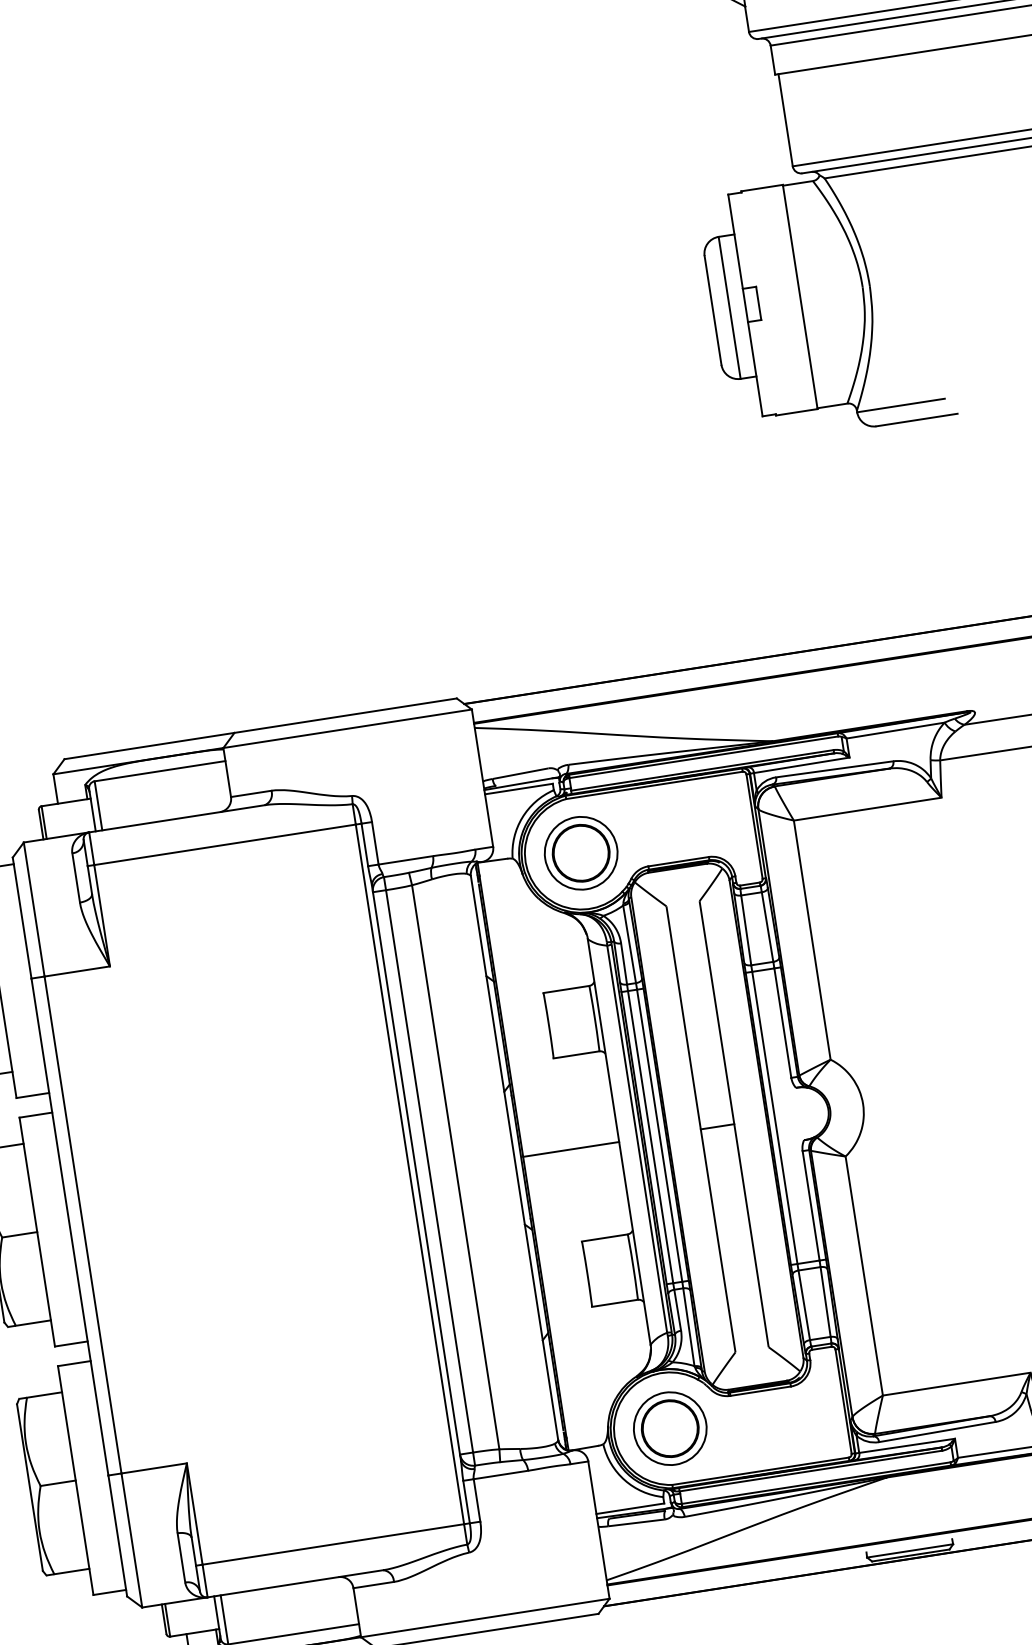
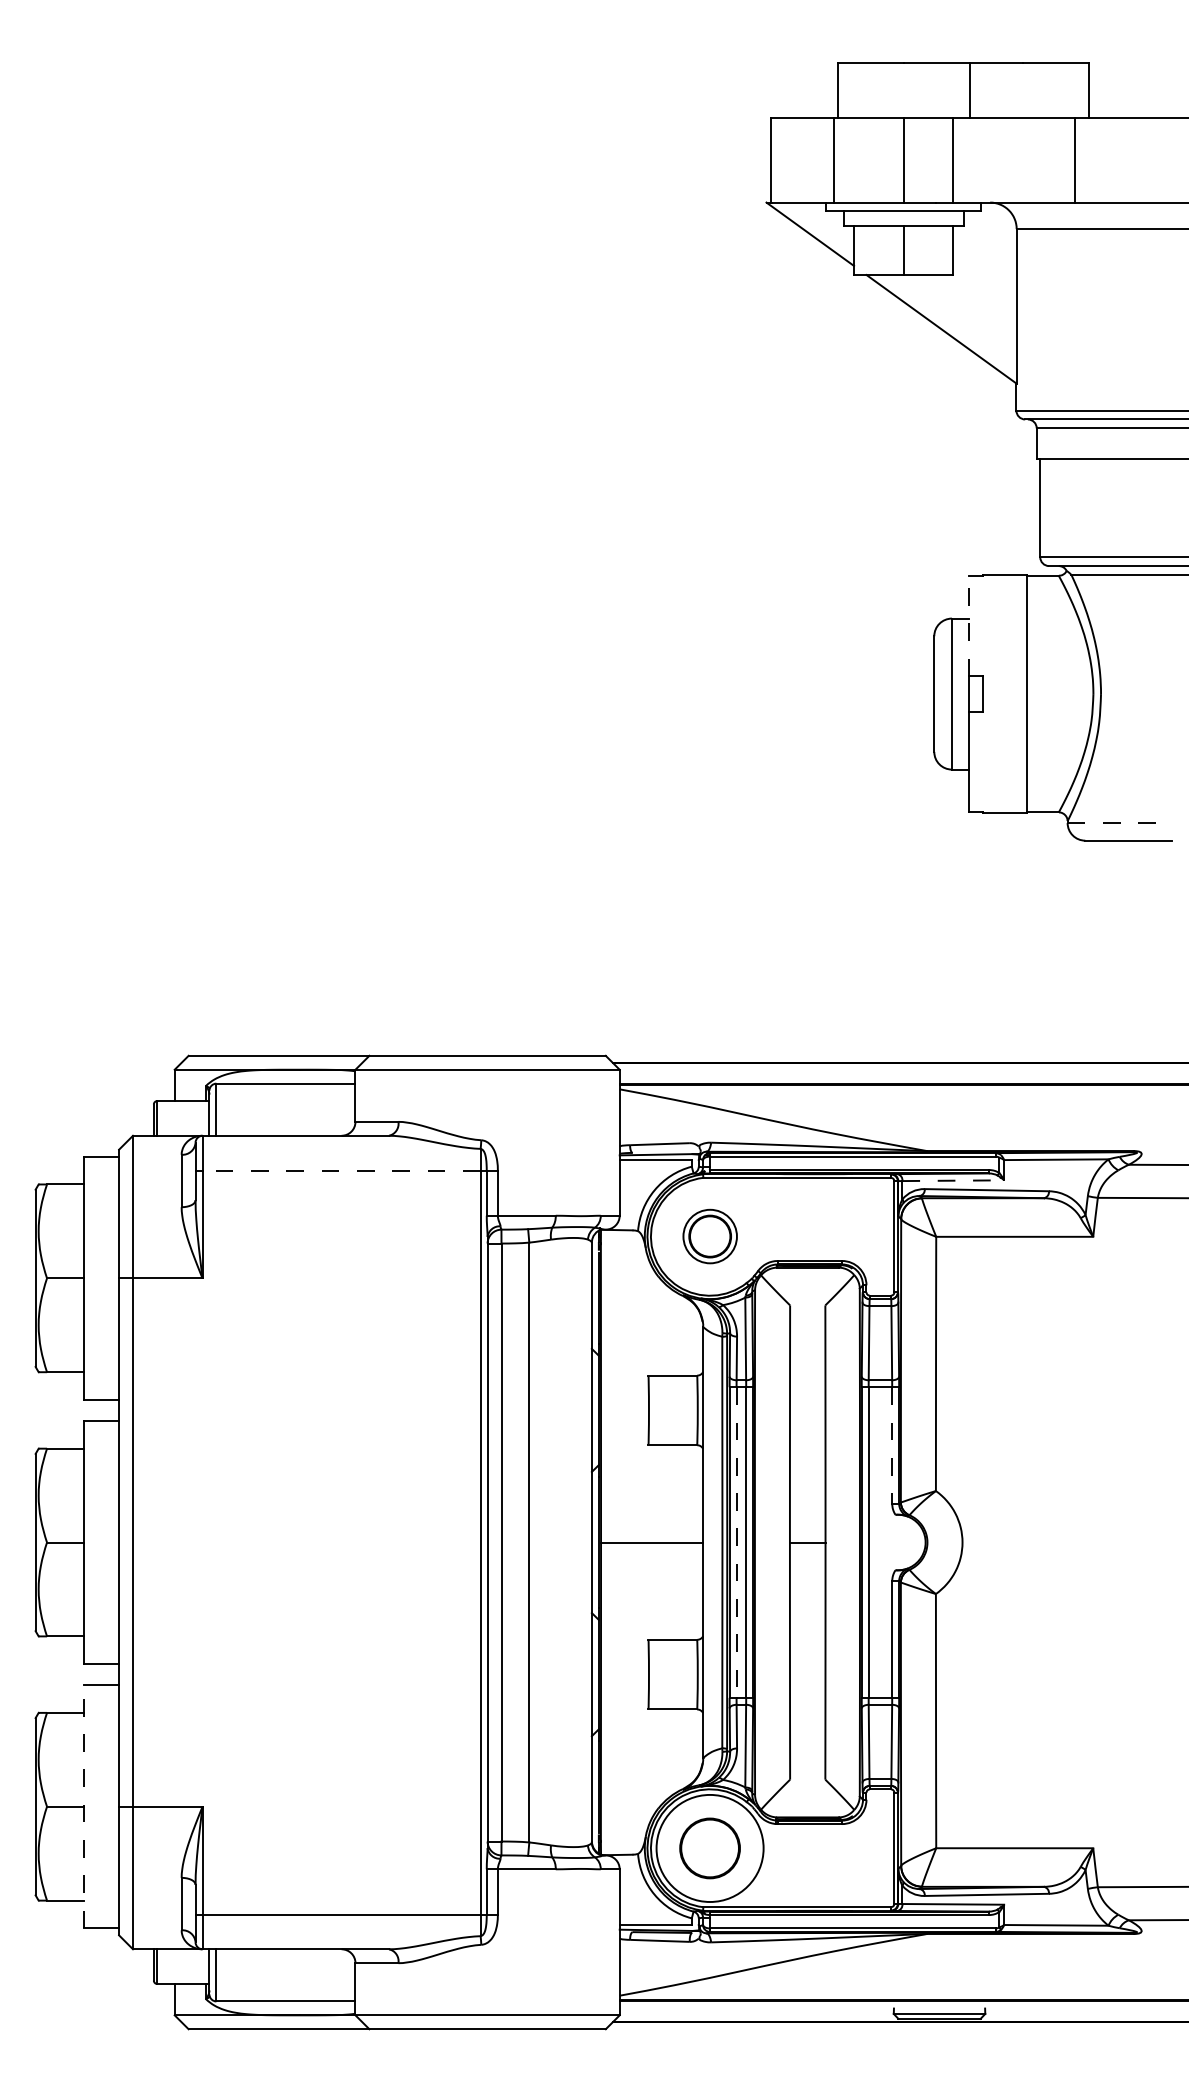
line: (735, 240) -> (968, 625), solid -> dashed
line: (901, 405) -> (1114, 823), solid -> dashed
line: (801, 765) -> (953, 1180), solid -> dashed
line: (224, 844) -> (341, 1170), solid -> dashed
part: (581, 853) -> (710, 1236), size x0.7
line: (783, 1023) -> (892, 1445), solid -> dashed
line: (650, 1138) -> (736, 1543), solid -> dashed
circle: (669, 1428) -> (709, 1848), size x1.4
line: (75, 1480) -> (84, 1806), solid -> dashed

